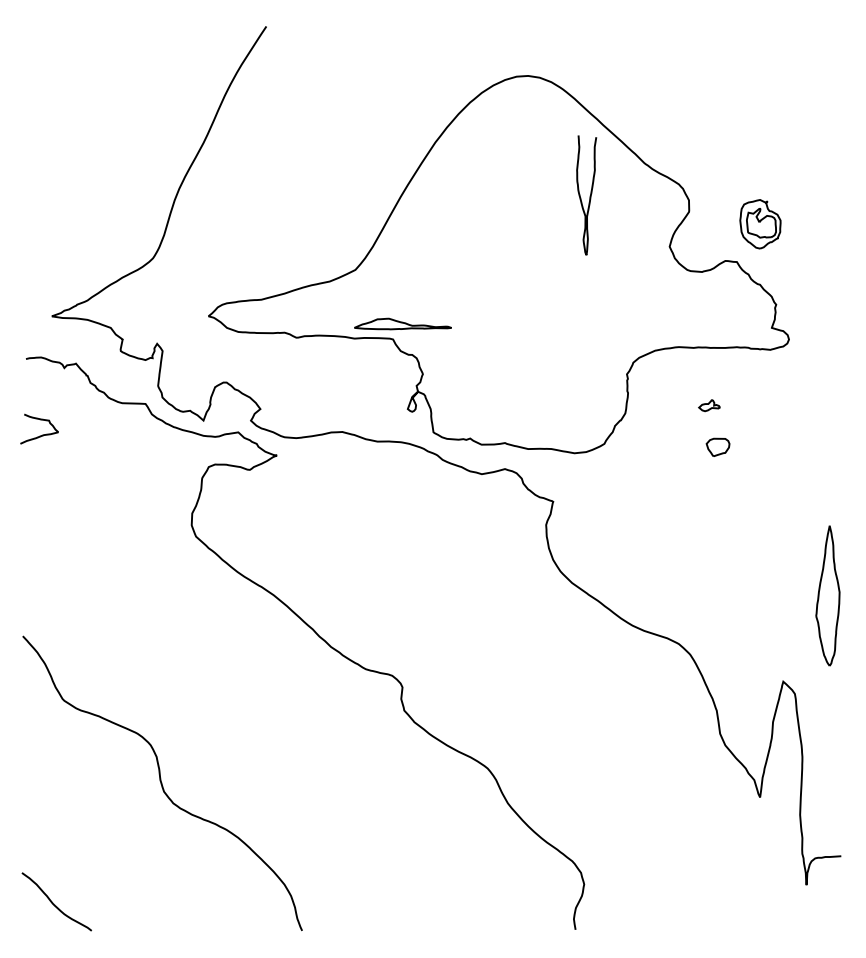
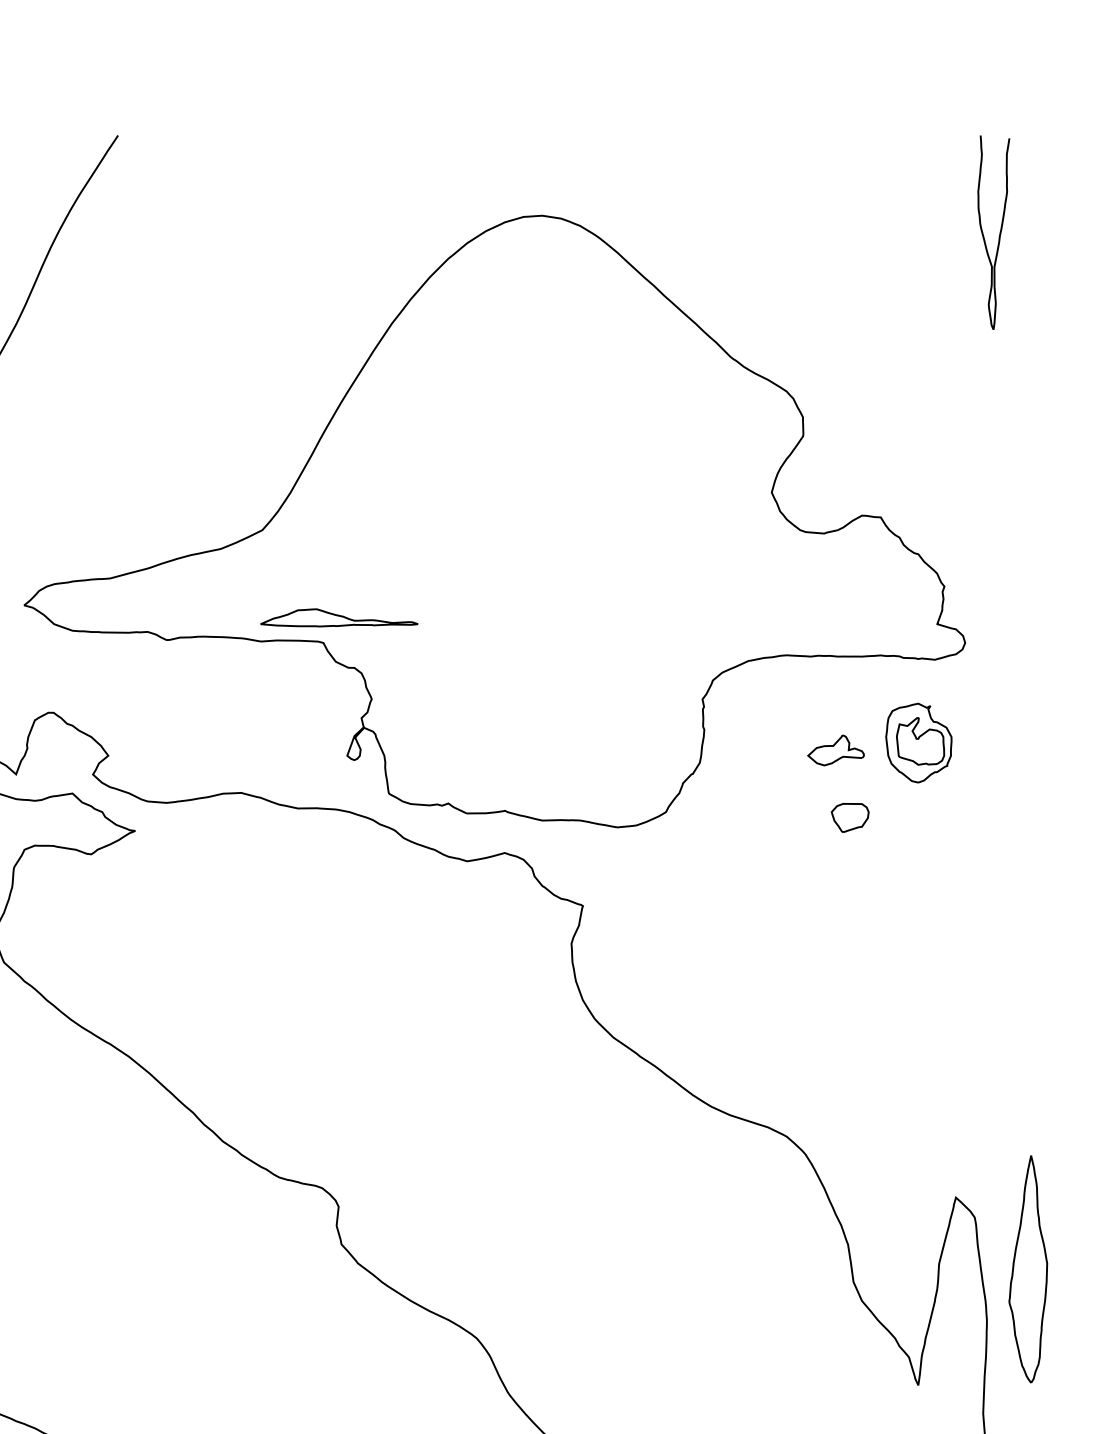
curve: (589, 196) -> (998, 234), moved
part: (760, 224) -> (918, 743), moved
part: (709, 405) -> (836, 749), size x1.67
part: (827, 595) -> (1027, 1268), moved

